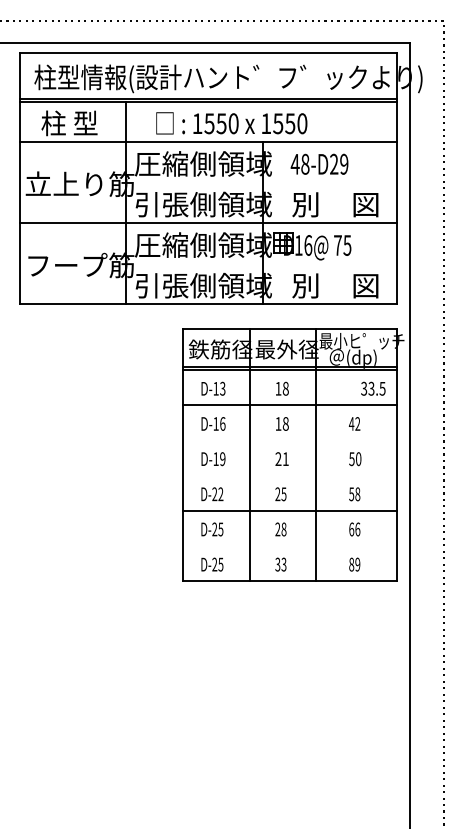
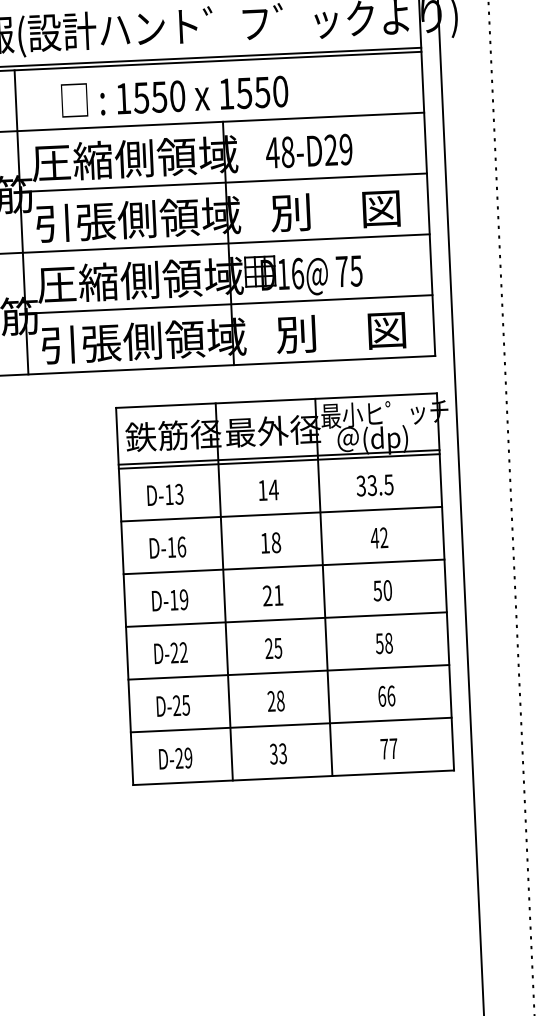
line: (261, 182) -> (223, 182), added
line: (261, 263) -> (228, 303), added
text: (285, 388) -> (273, 489), 18 -> 14
text: (373, 388) -> (375, 484), moved
line: (290, 440) -> (284, 567), added
line: (290, 475) -> (286, 619), added
line: (290, 545) -> (291, 724), added
text: (220, 564) -> (187, 757), D-25 -> D-29
text: (354, 564) -> (388, 748), 89 -> 77

